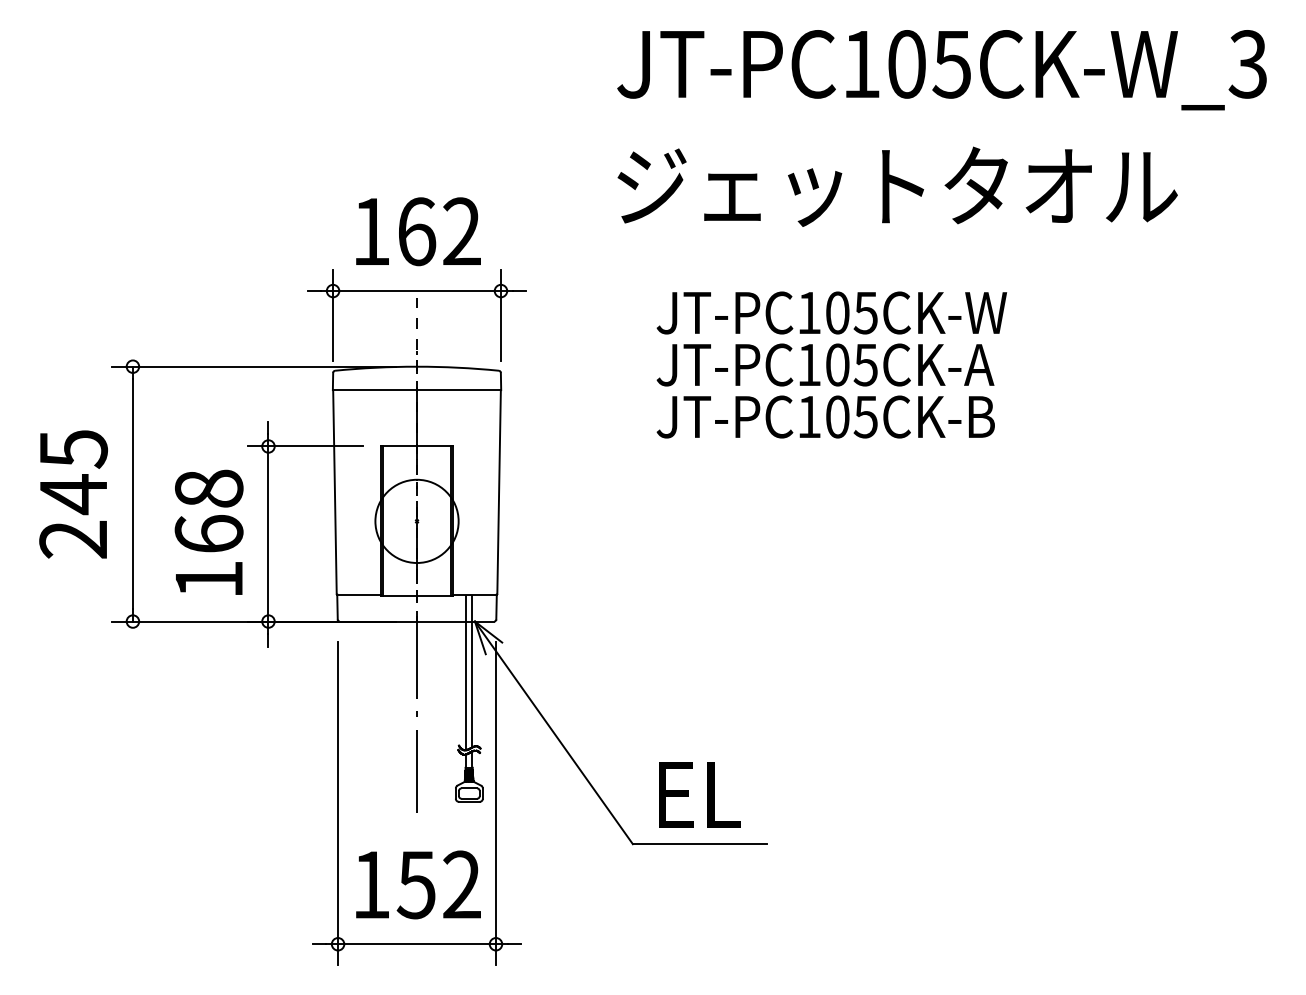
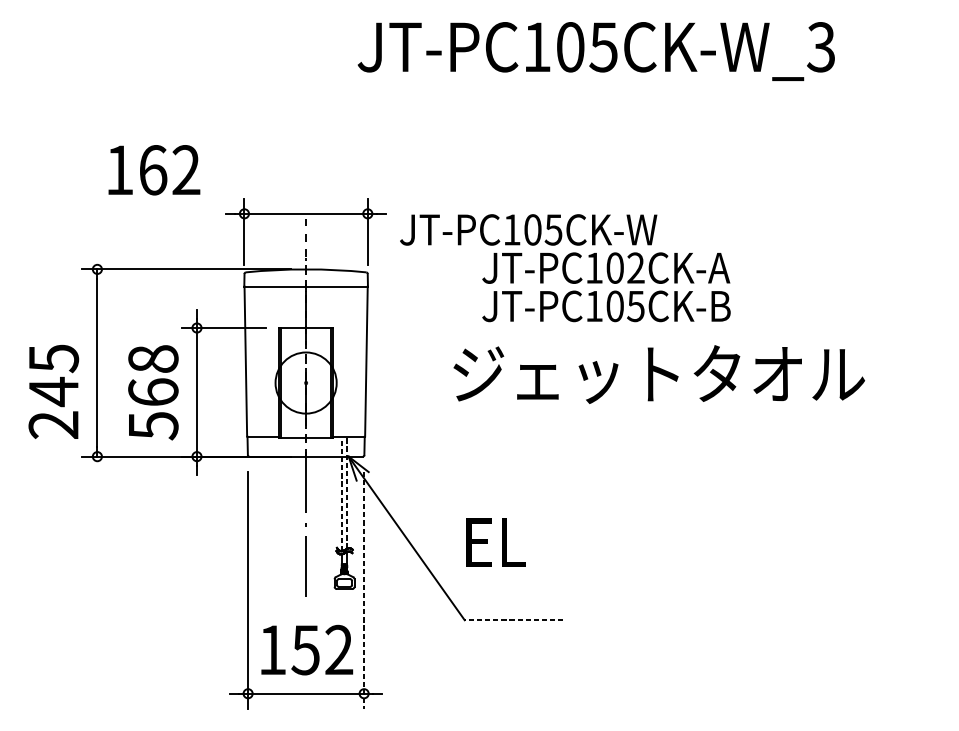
text: (941, 70) -> (595, 51), moved
text: (897, 186) -> (659, 374), moved
text: (418, 231) -> (154, 170), moved
text: (831, 312) -> (528, 229), moved
text: (865, 364) -> (635, 267), JT-PC105CK-A -> JT-PC102CK-A
text: (73, 494) -> (53, 391), moved
text: (209, 580) -> (153, 426), 168 -> 568
line: (472, 671) -> (346, 493), solid -> dashed
line: (466, 673) -> (342, 494), solid -> dashed
text: (699, 794) -> (496, 542), moved
line: (495, 804) -> (363, 591), solid -> dashed
line: (699, 844) -> (513, 620), solid -> dashed

